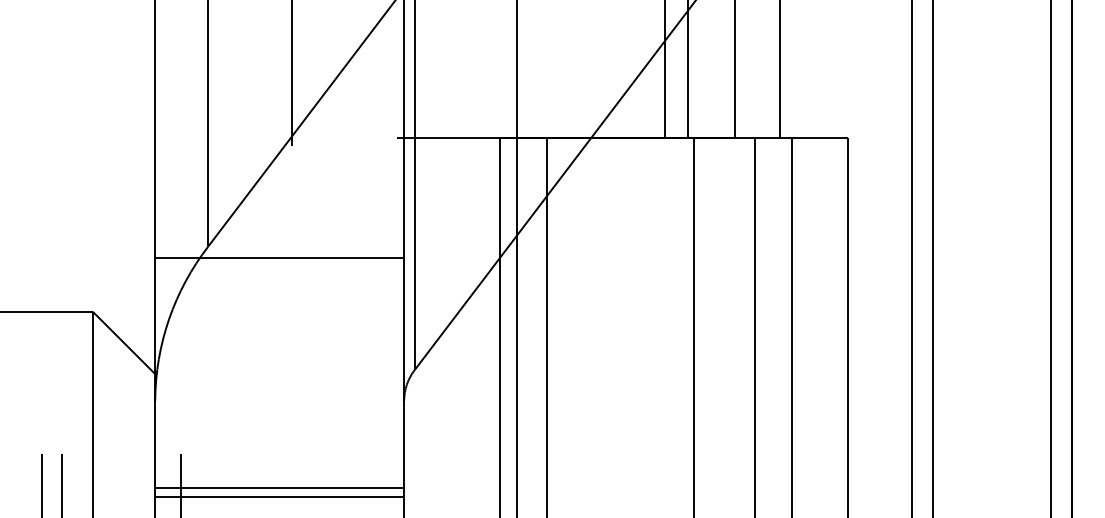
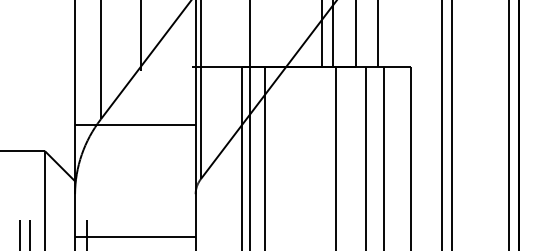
line: (279, 496) -> (135, 240), removed

